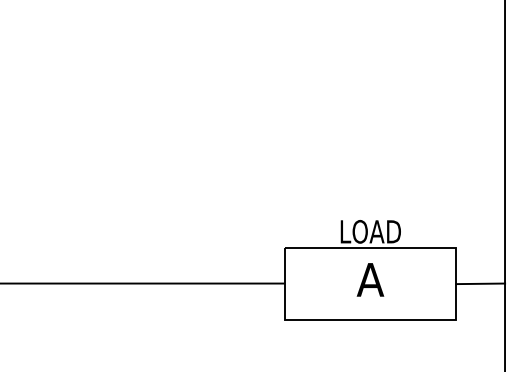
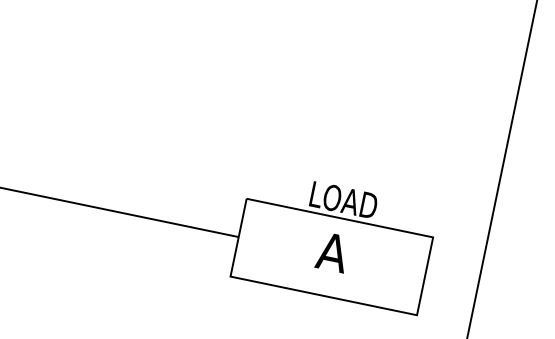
line: (480, 283) -> (451, 281), removed

